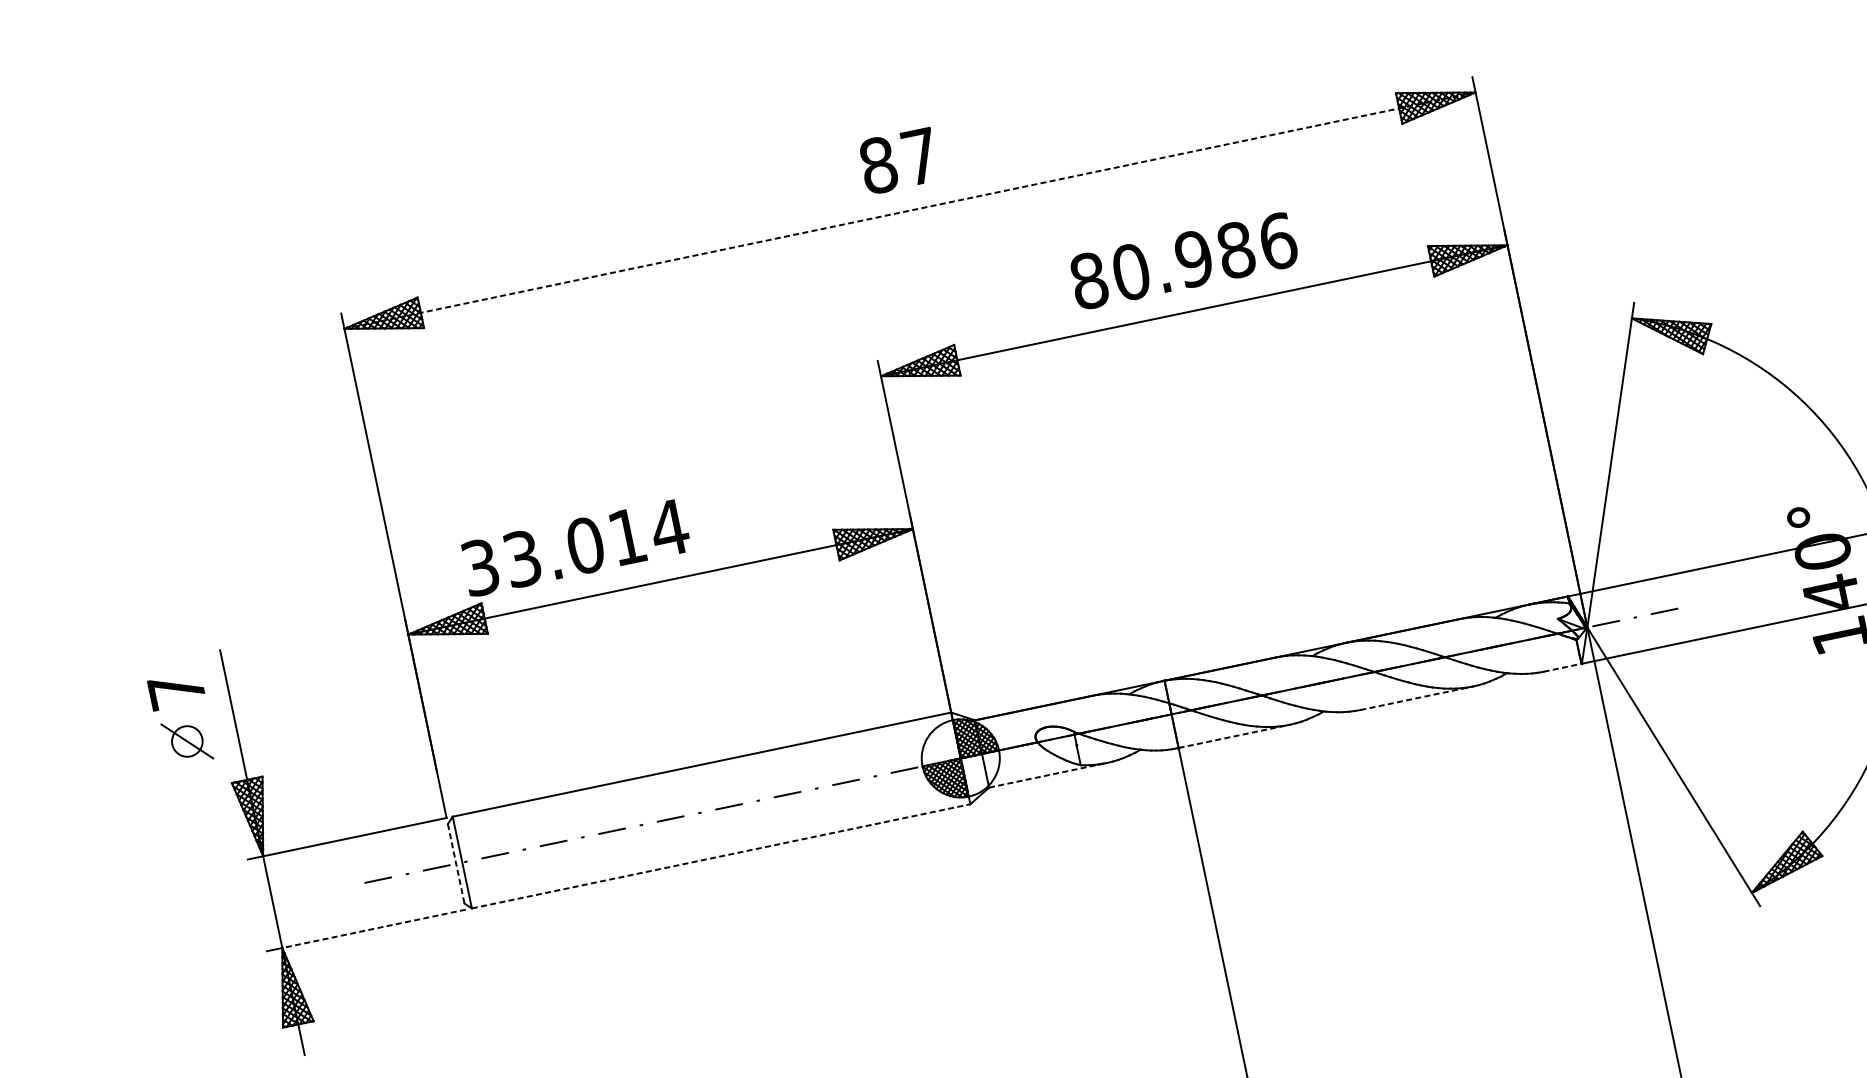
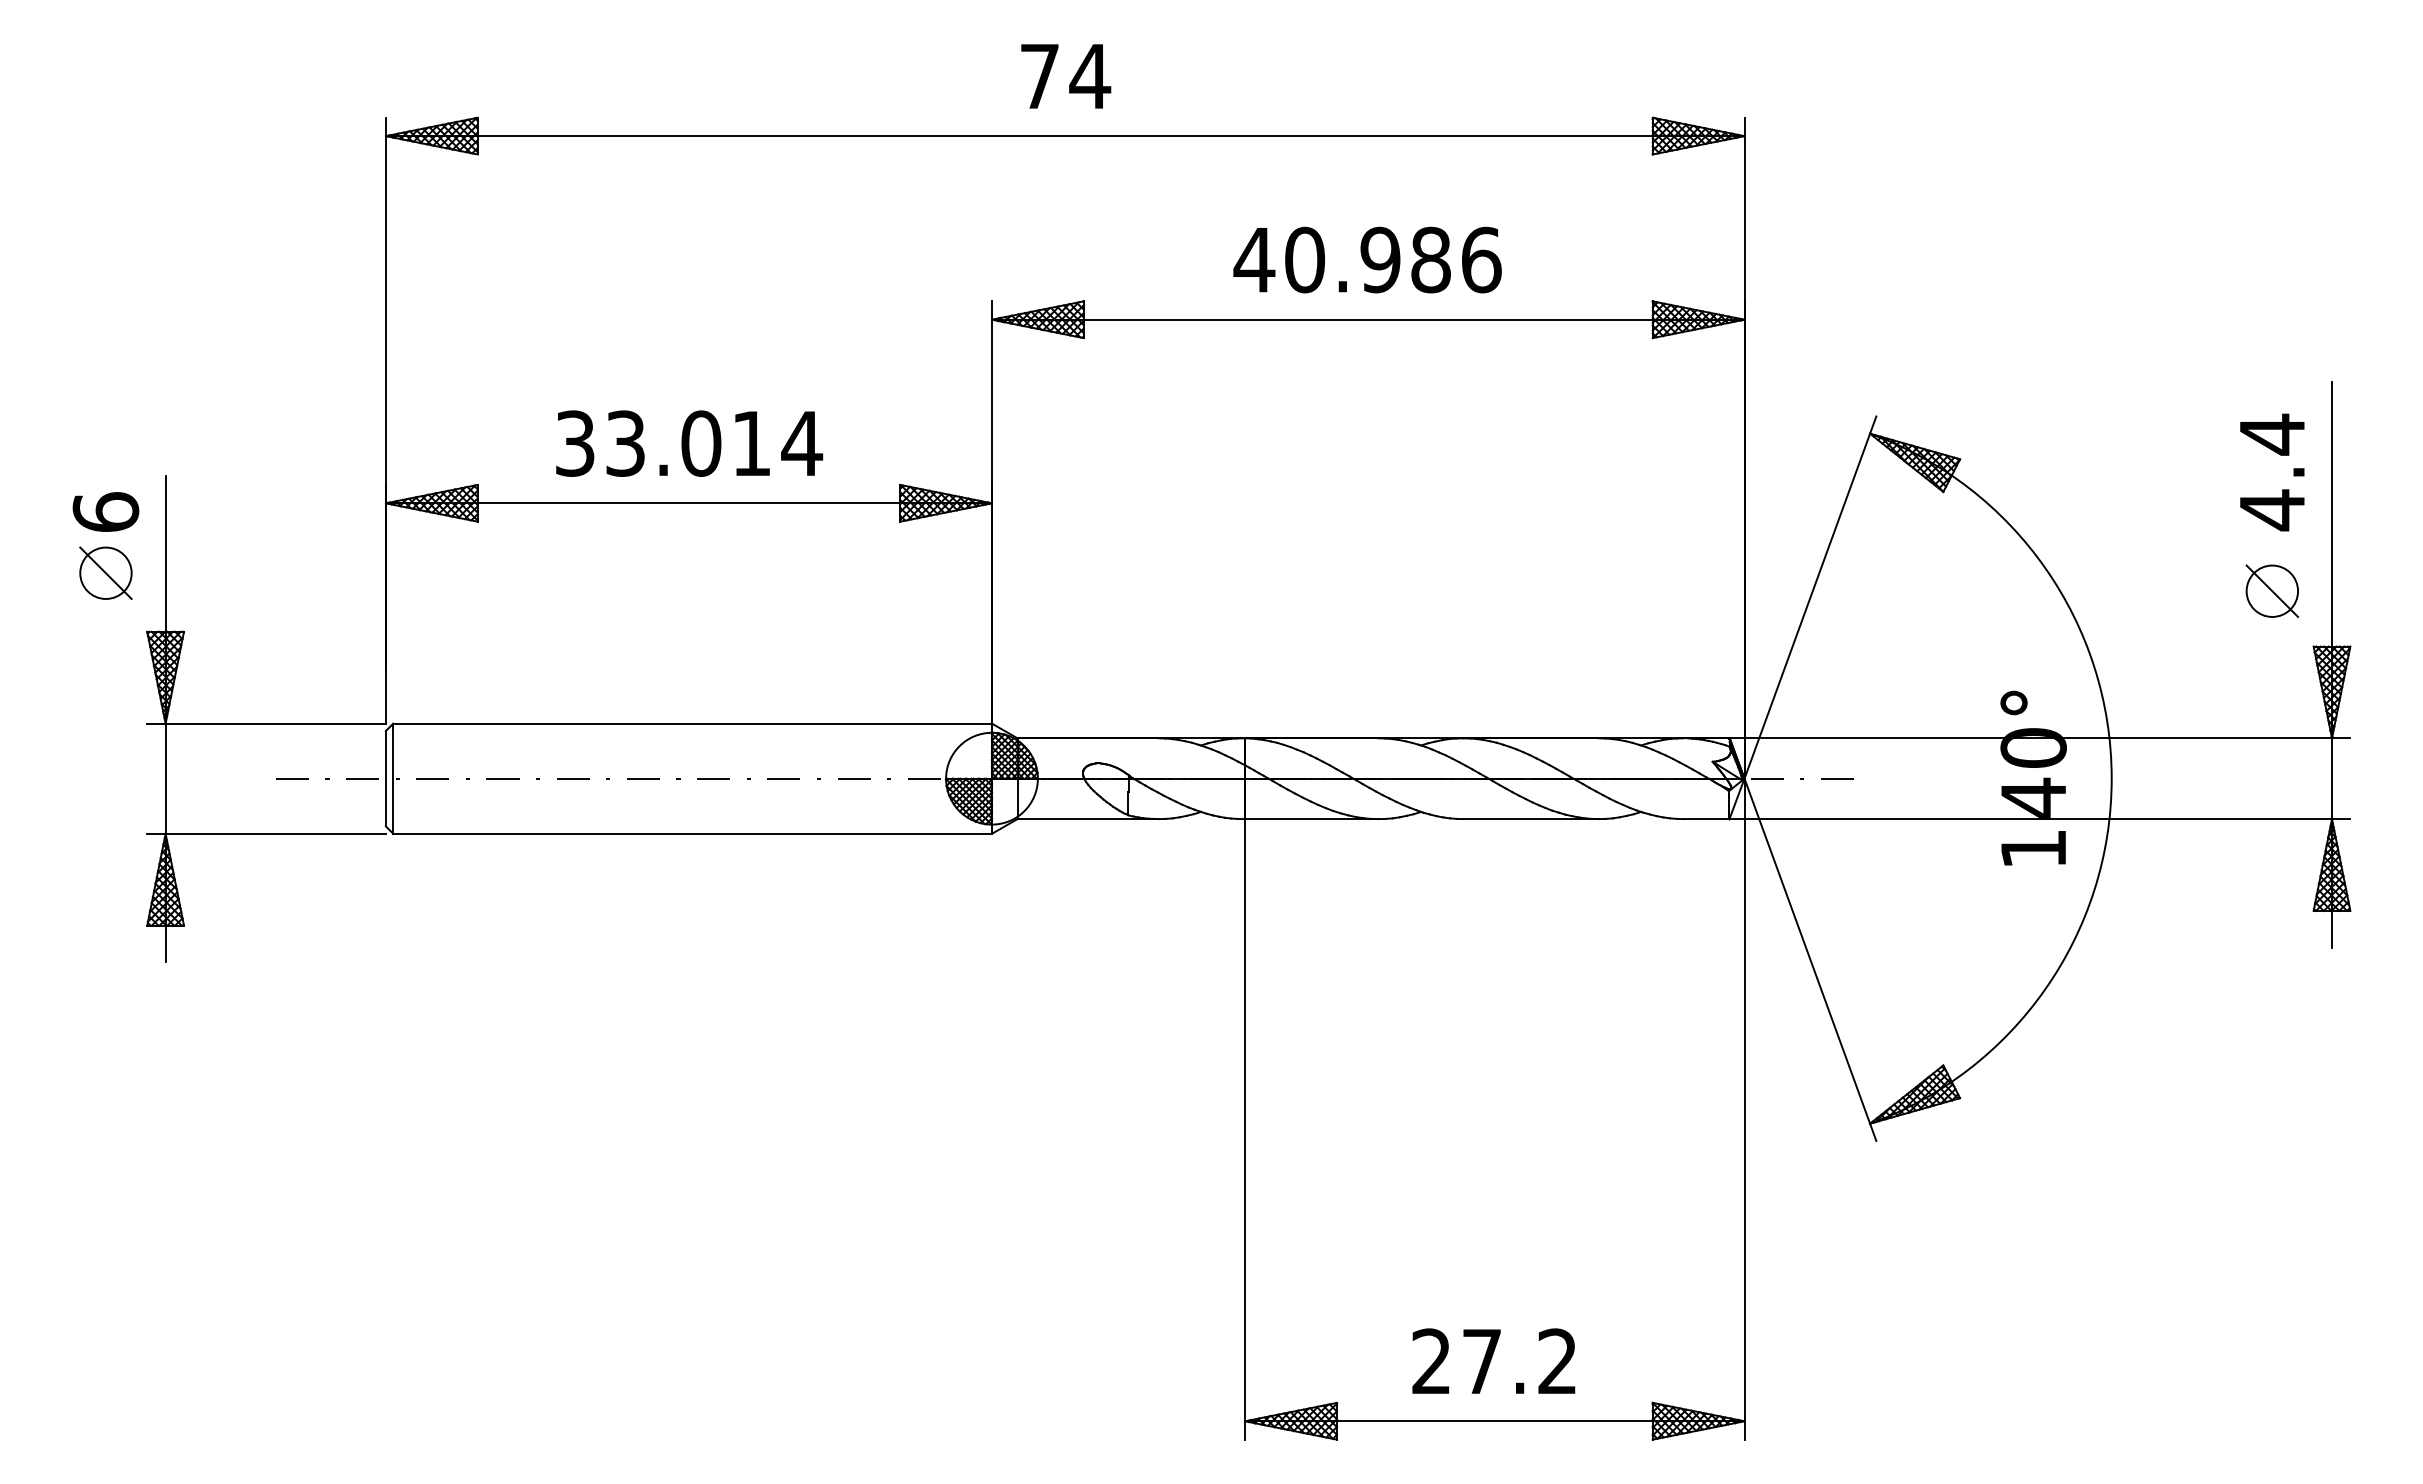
text: (899, 160) -> (1065, 76), 87 -> 74
line: (910, 210) -> (1065, 136), dashed -> solid
text: (1089, 280) -> (1254, 259), 80.986 -> 40.986
text: (575, 547) -> (689, 443), moved
line: (1562, 668) -> (1706, 819), dashed -> solid
text: (176, 690) -> (105, 511), 7 -> 6
line: (1417, 698) -> (1531, 819), dashed -> solid
line: (1233, 736) -> (1311, 819), dashed -> solid
circle: (186, 740) -> (105, 572), size x1.43
line: (1048, 775) -> (1088, 819), dashed -> solid
line: (721, 855) -> (693, 833), dashed -> solid
line: (455, 863) -> (385, 778), dashed -> solid
line: (373, 928) -> (275, 833), dashed -> solid

